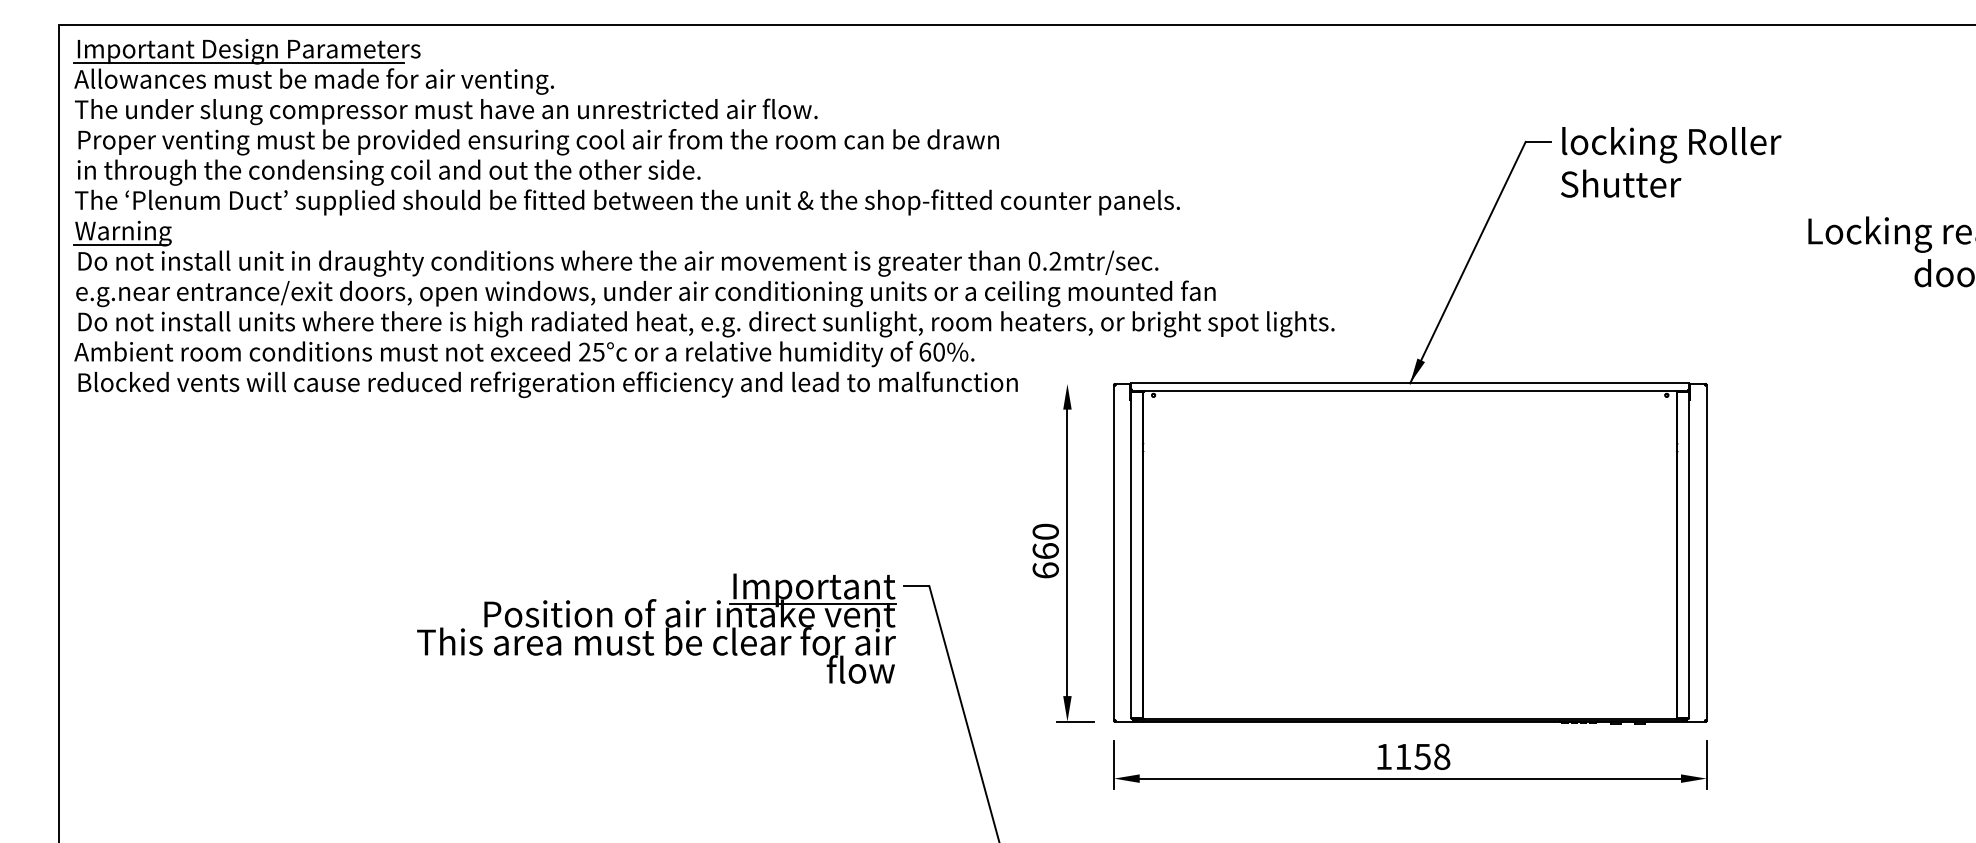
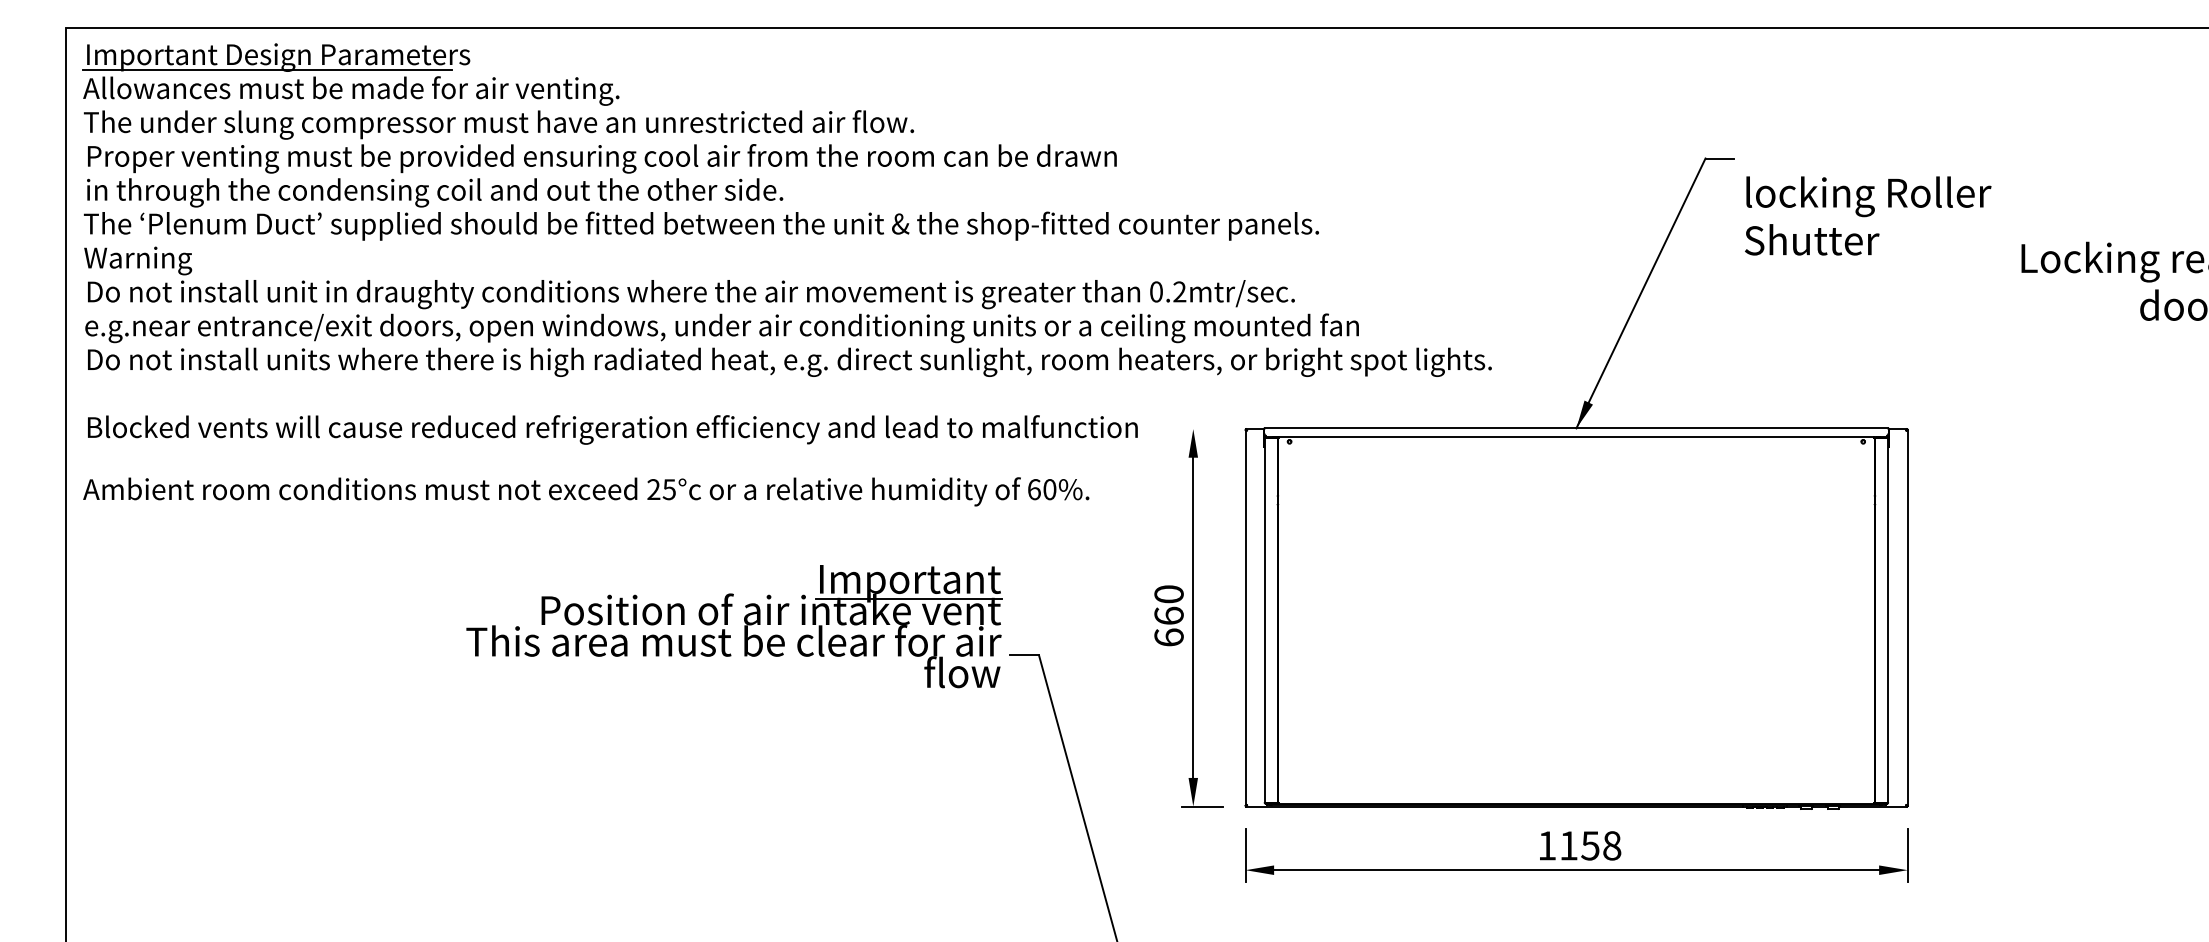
text: (1671, 162) -> (1868, 216), moved
line: (120, 244) -> (134, 273), removed
text: (524, 354) -> (586, 492), moved
part: (656, 628) -> (733, 626), moved

